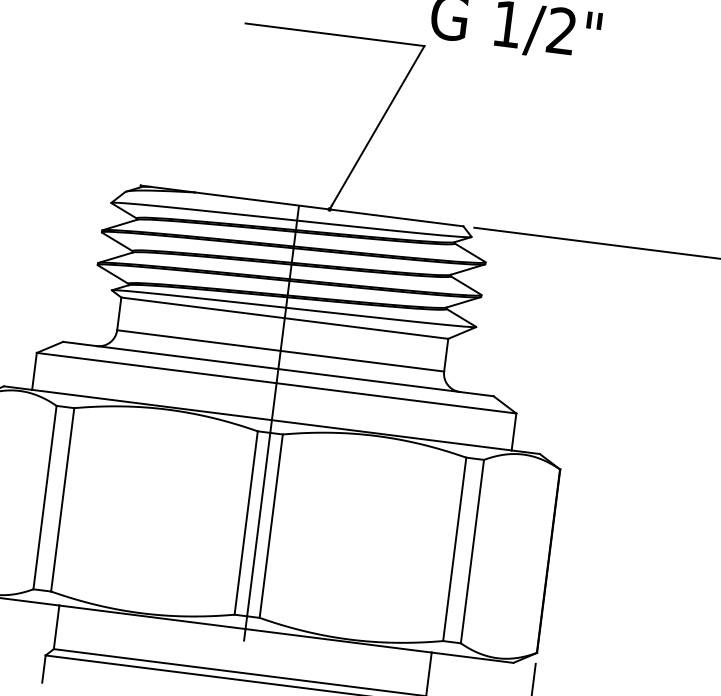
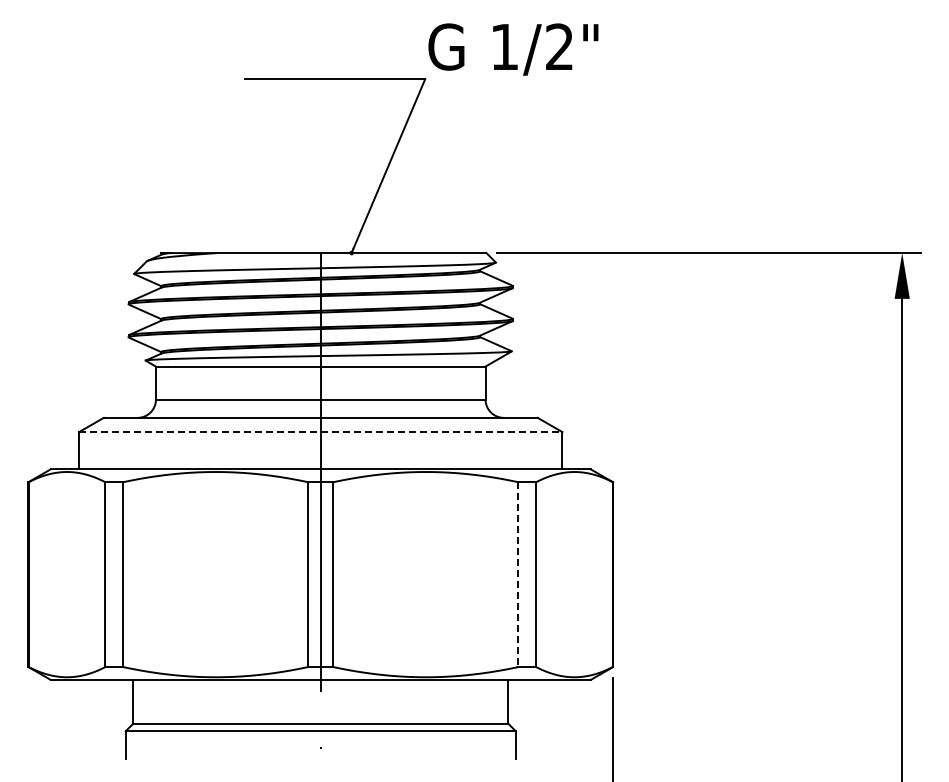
line: (276, 383) -> (320, 432), solid -> dashed
line: (454, 550) -> (518, 575), solid -> dashed

